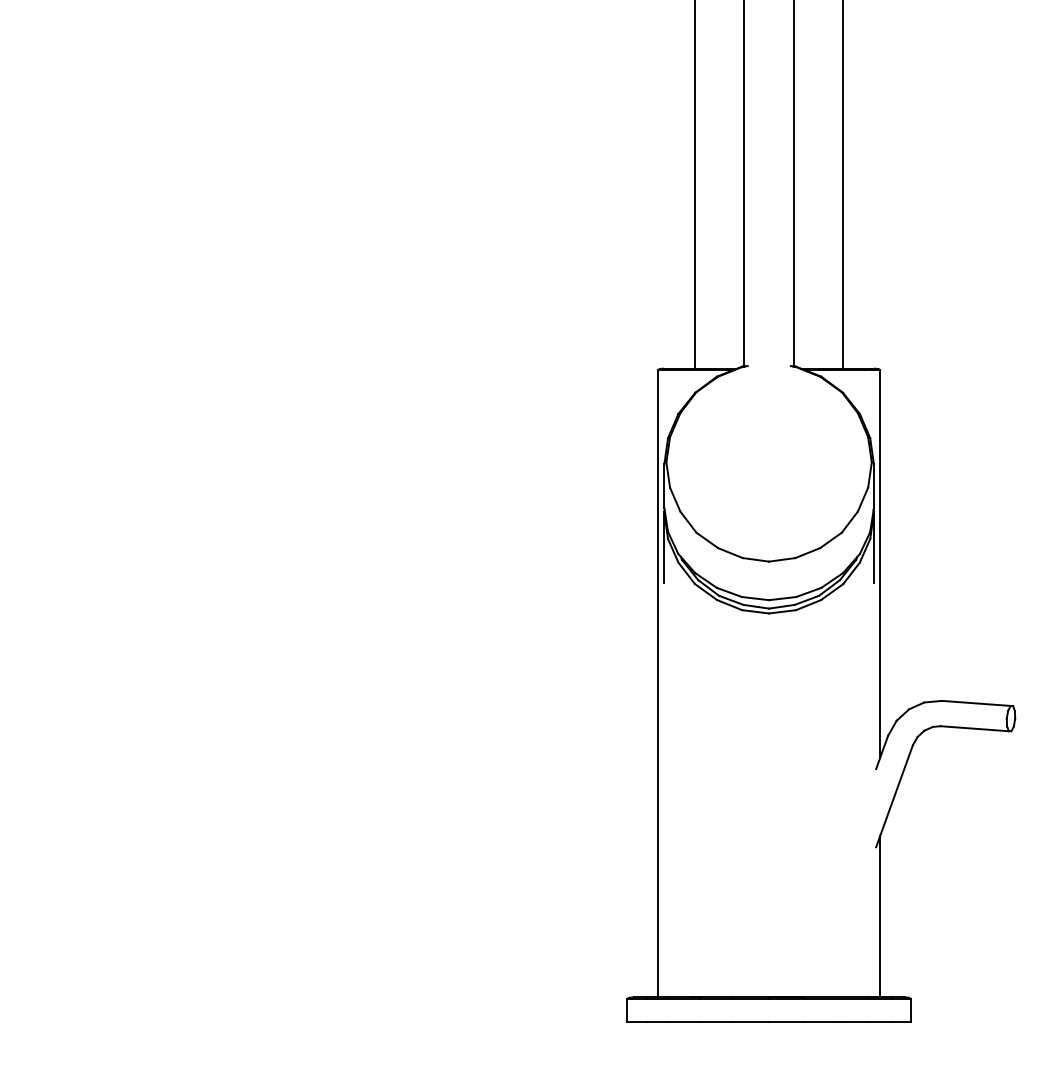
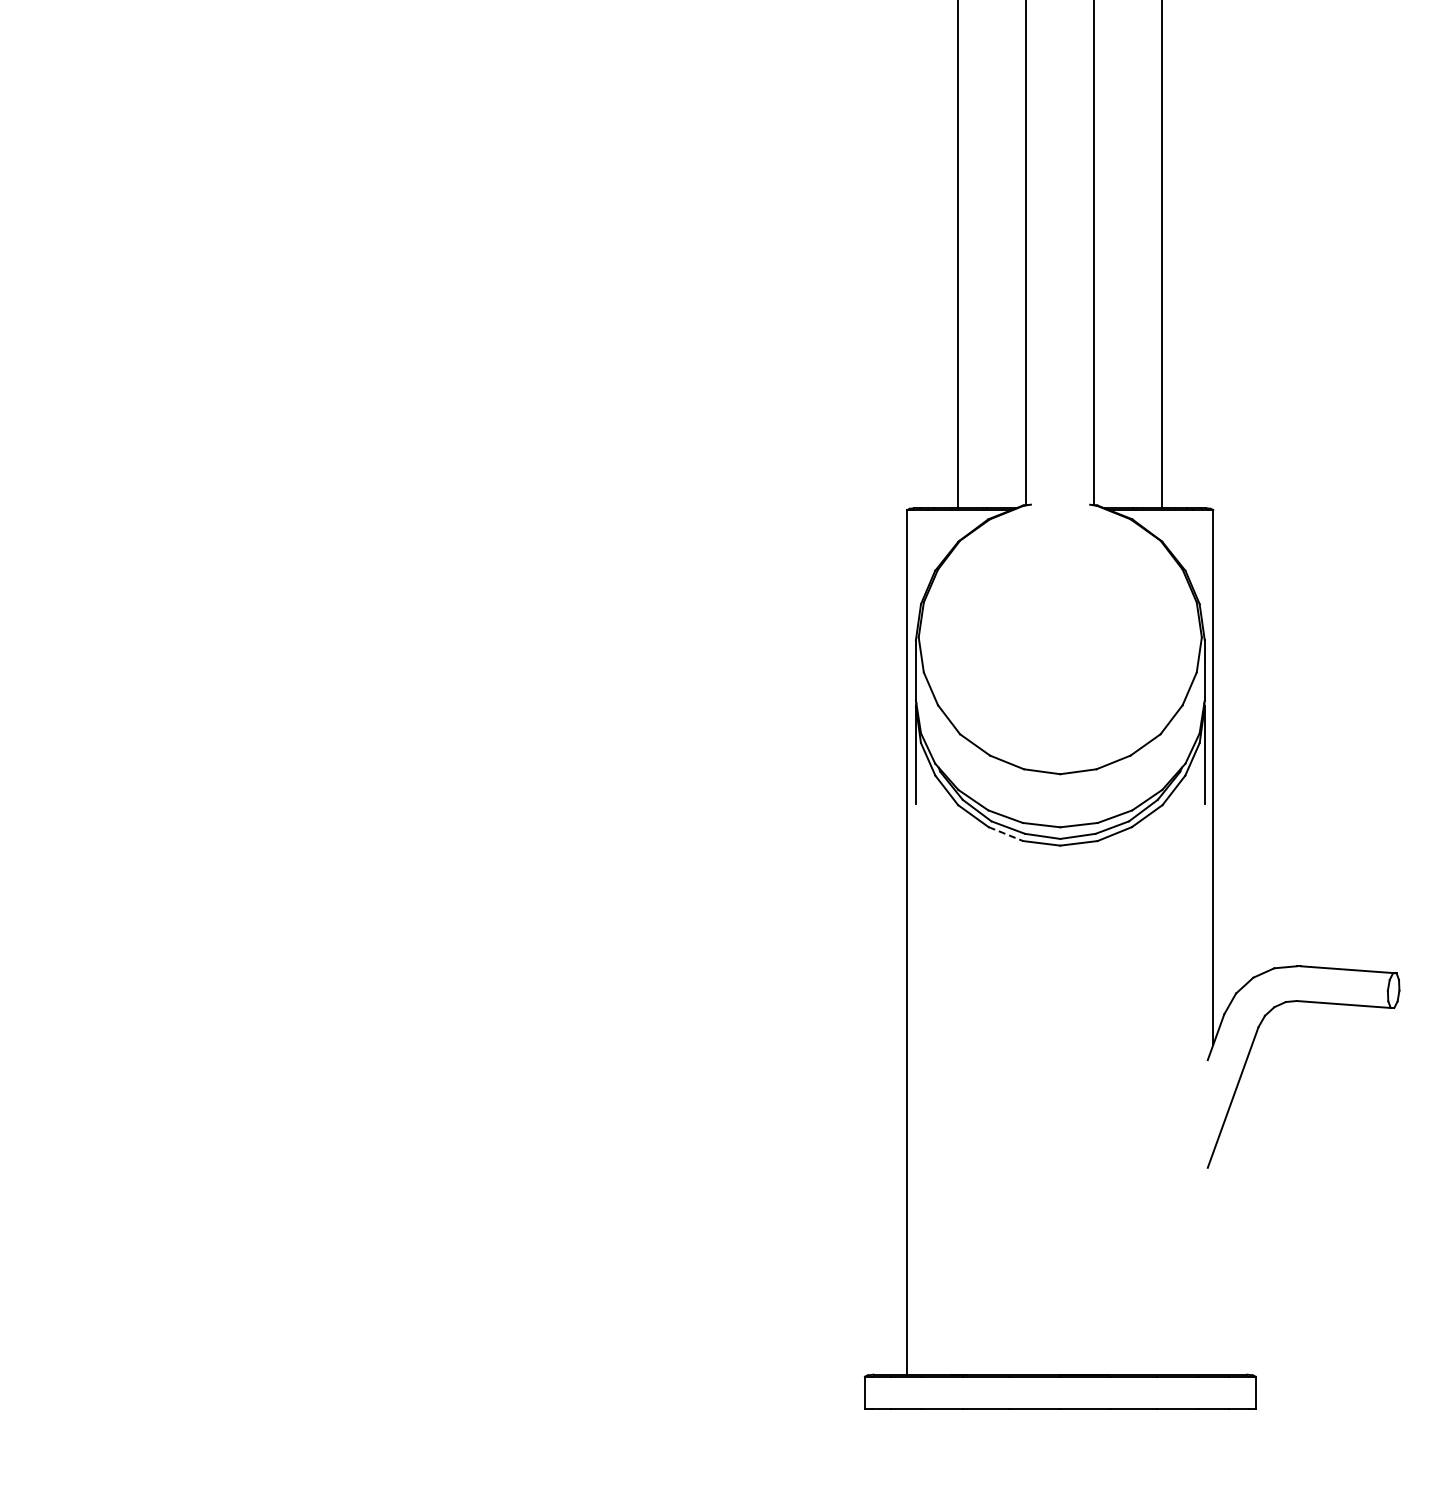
line: (729, 605) -> (1005, 834), solid -> dashed
line: (880, 916) -> (1213, 1263), removed

